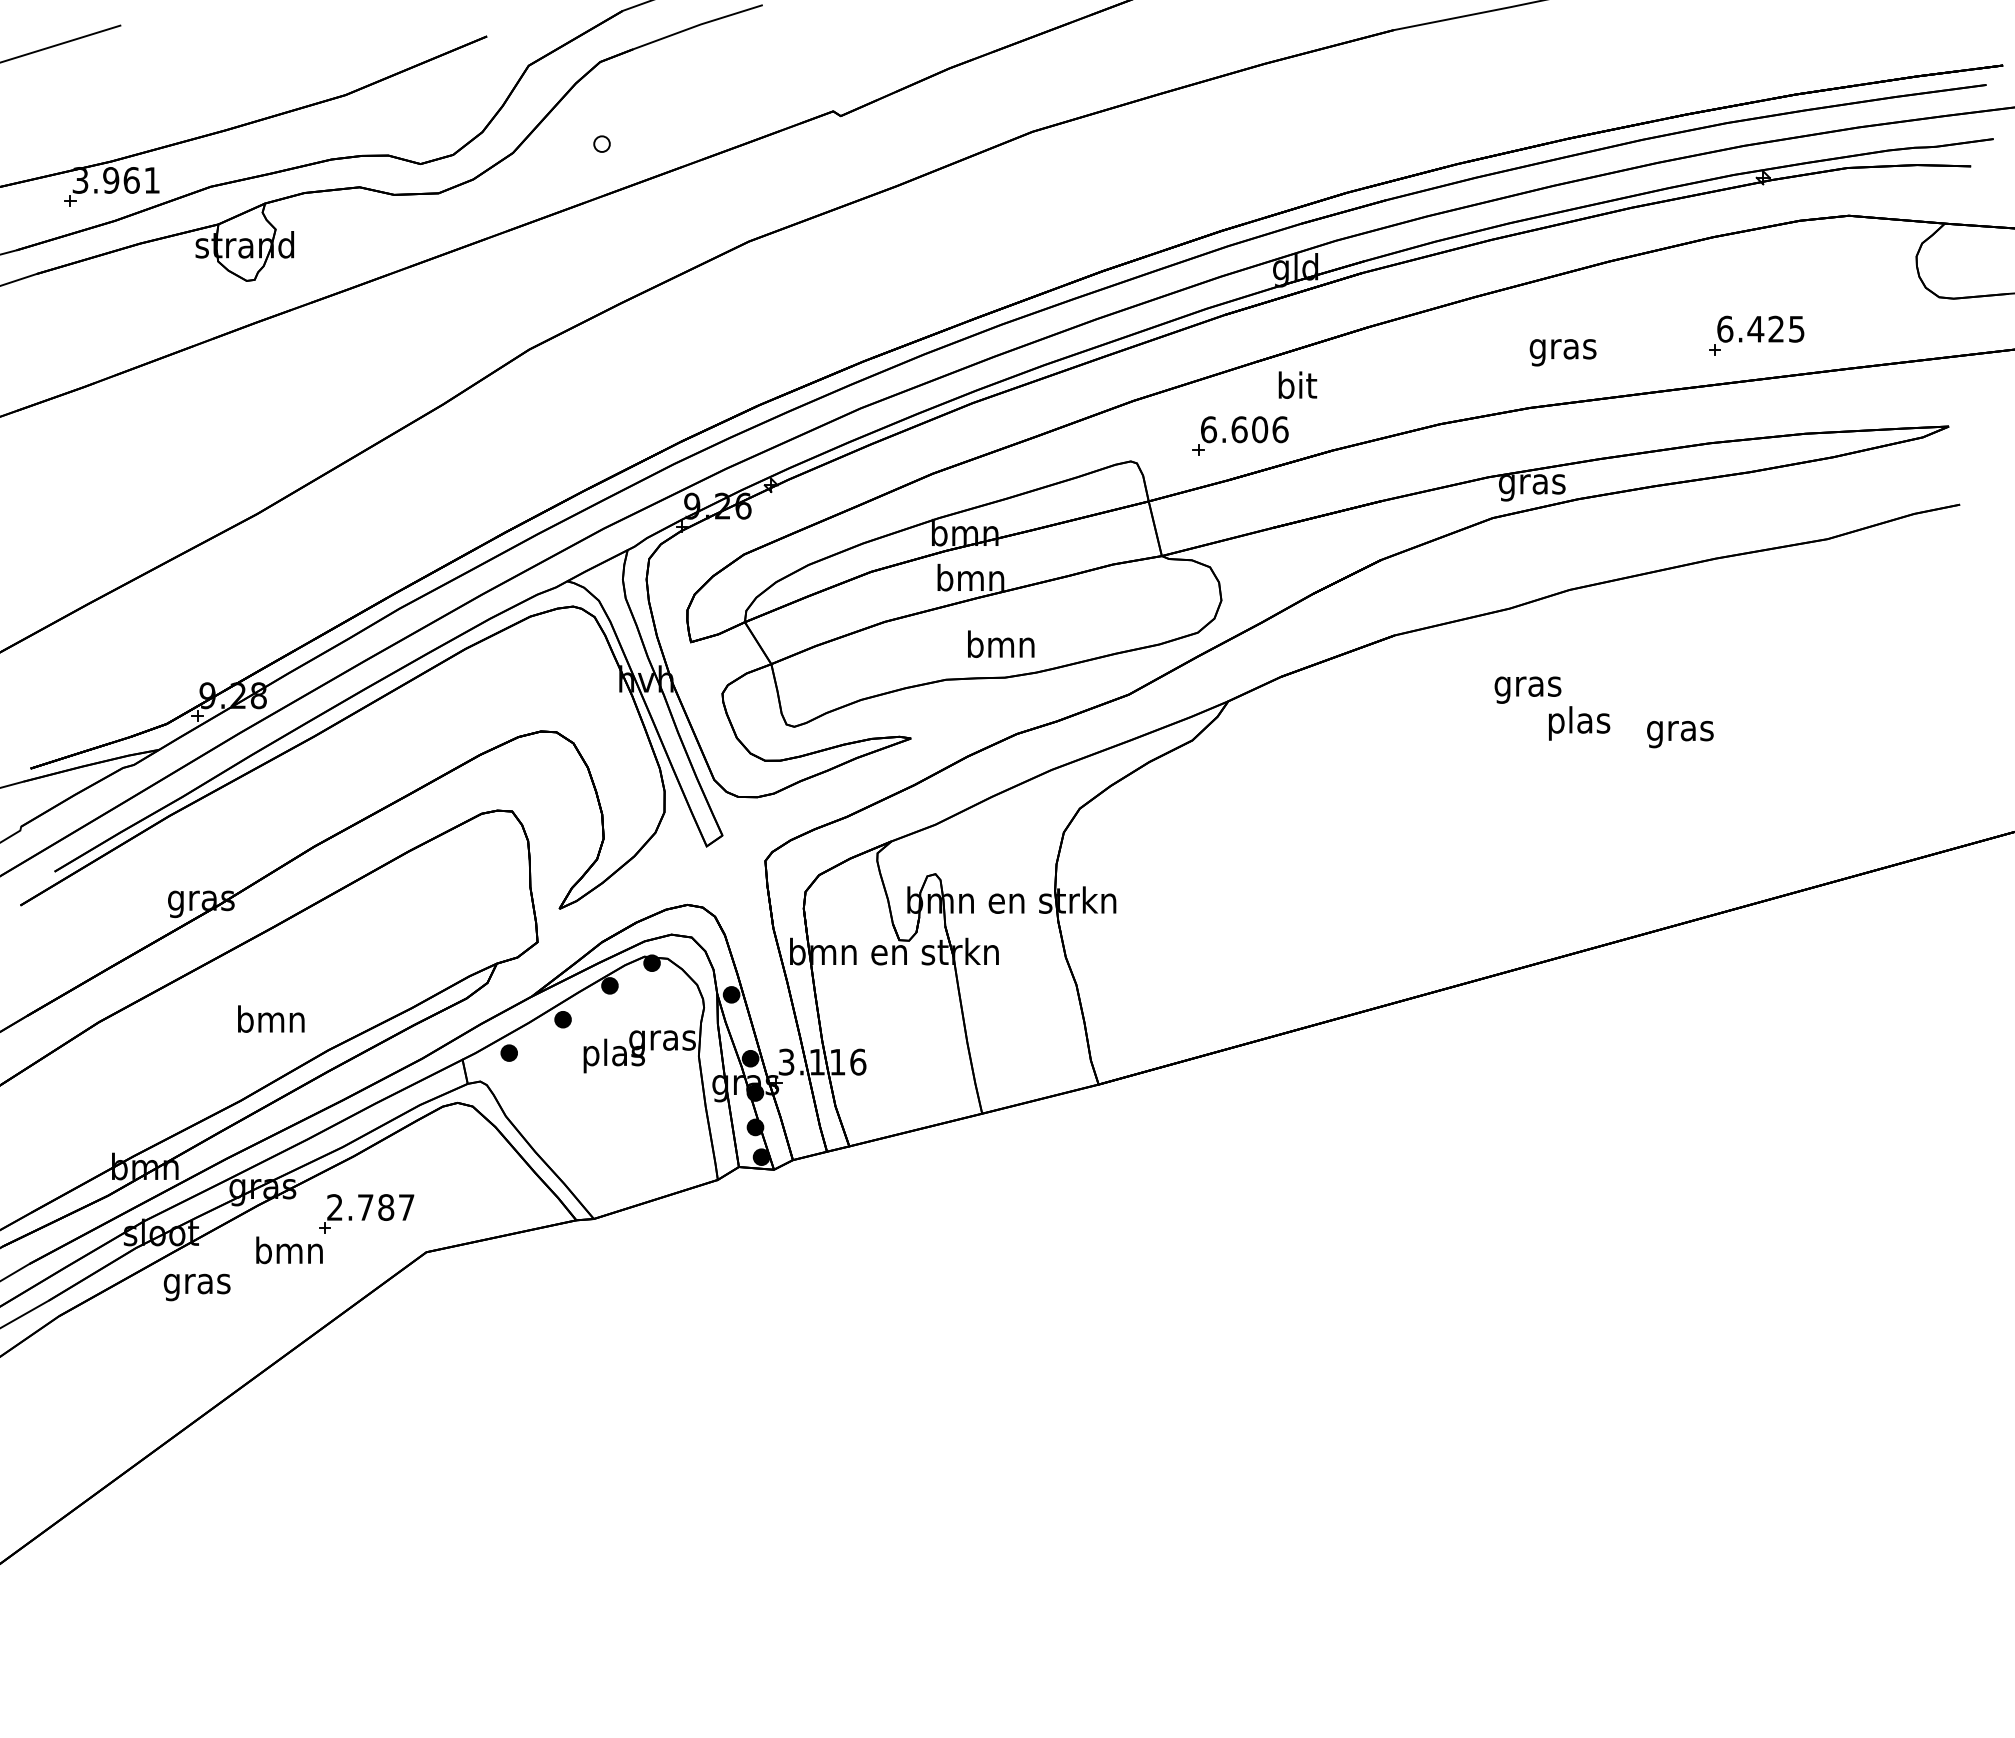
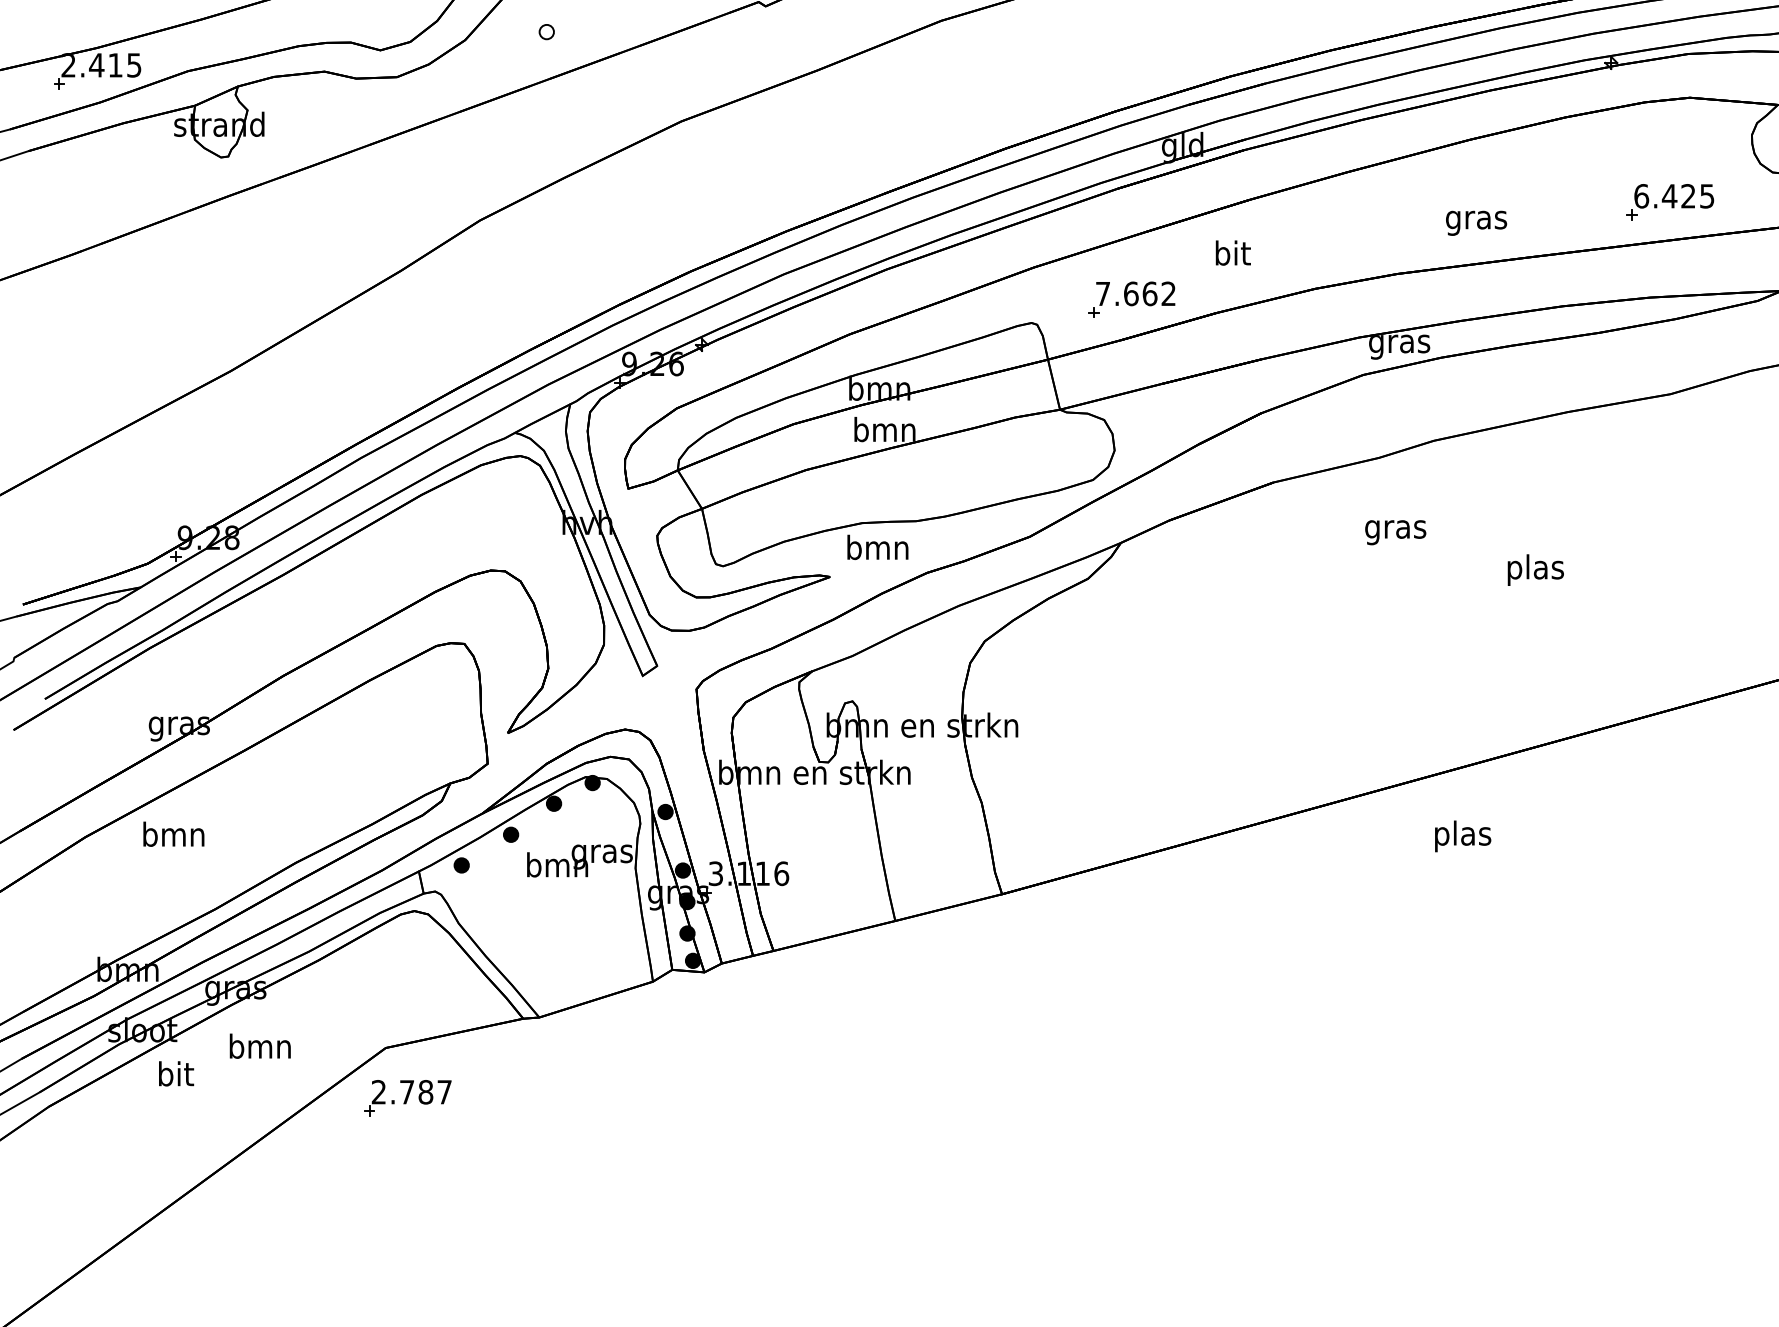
text: (115, 180) -> (100, 65), 3.961 -> 2.415
part: (1756, 335) -> (1670, 202), moved
text: (1562, 352) -> (1475, 223), moved
text: (1297, 384) -> (1232, 252), moved
text: (1244, 429) -> (1135, 293), 6.606 -> 7.662
text: (1001, 643) -> (878, 546), moved
text: (1579, 723) -> (1463, 836), moved
text: (1680, 730) -> (1535, 569), gras -> plas
text: (271, 1018) -> (174, 833), moved
text: (613, 1055) -> (557, 867), plas -> bmn
part: (366, 1213) -> (407, 1097), moved
text: (196, 1283) -> (174, 1076), gras -> bit

